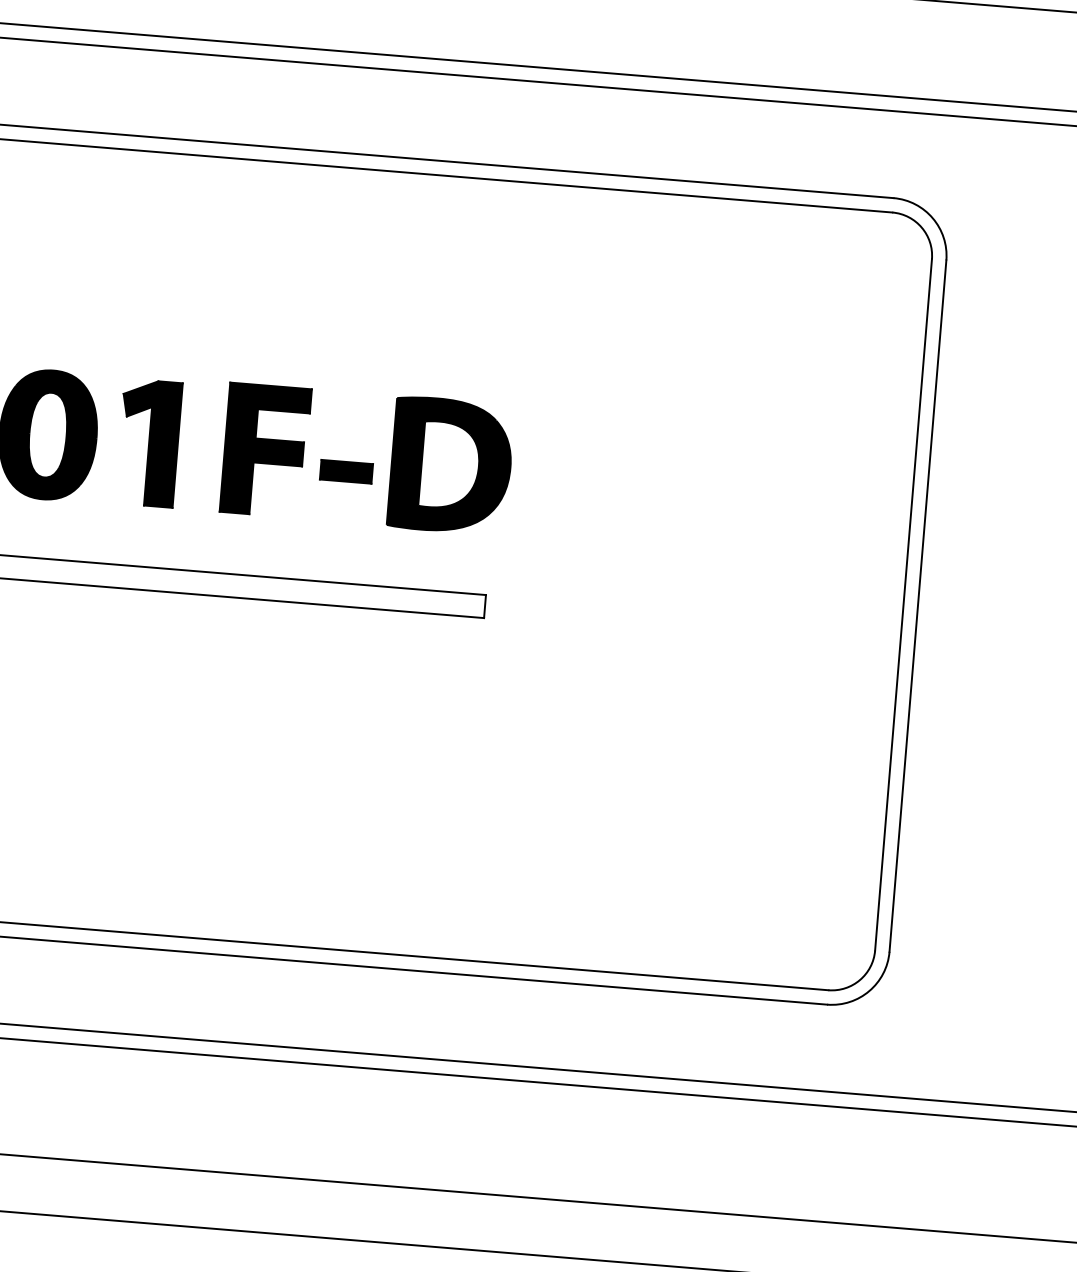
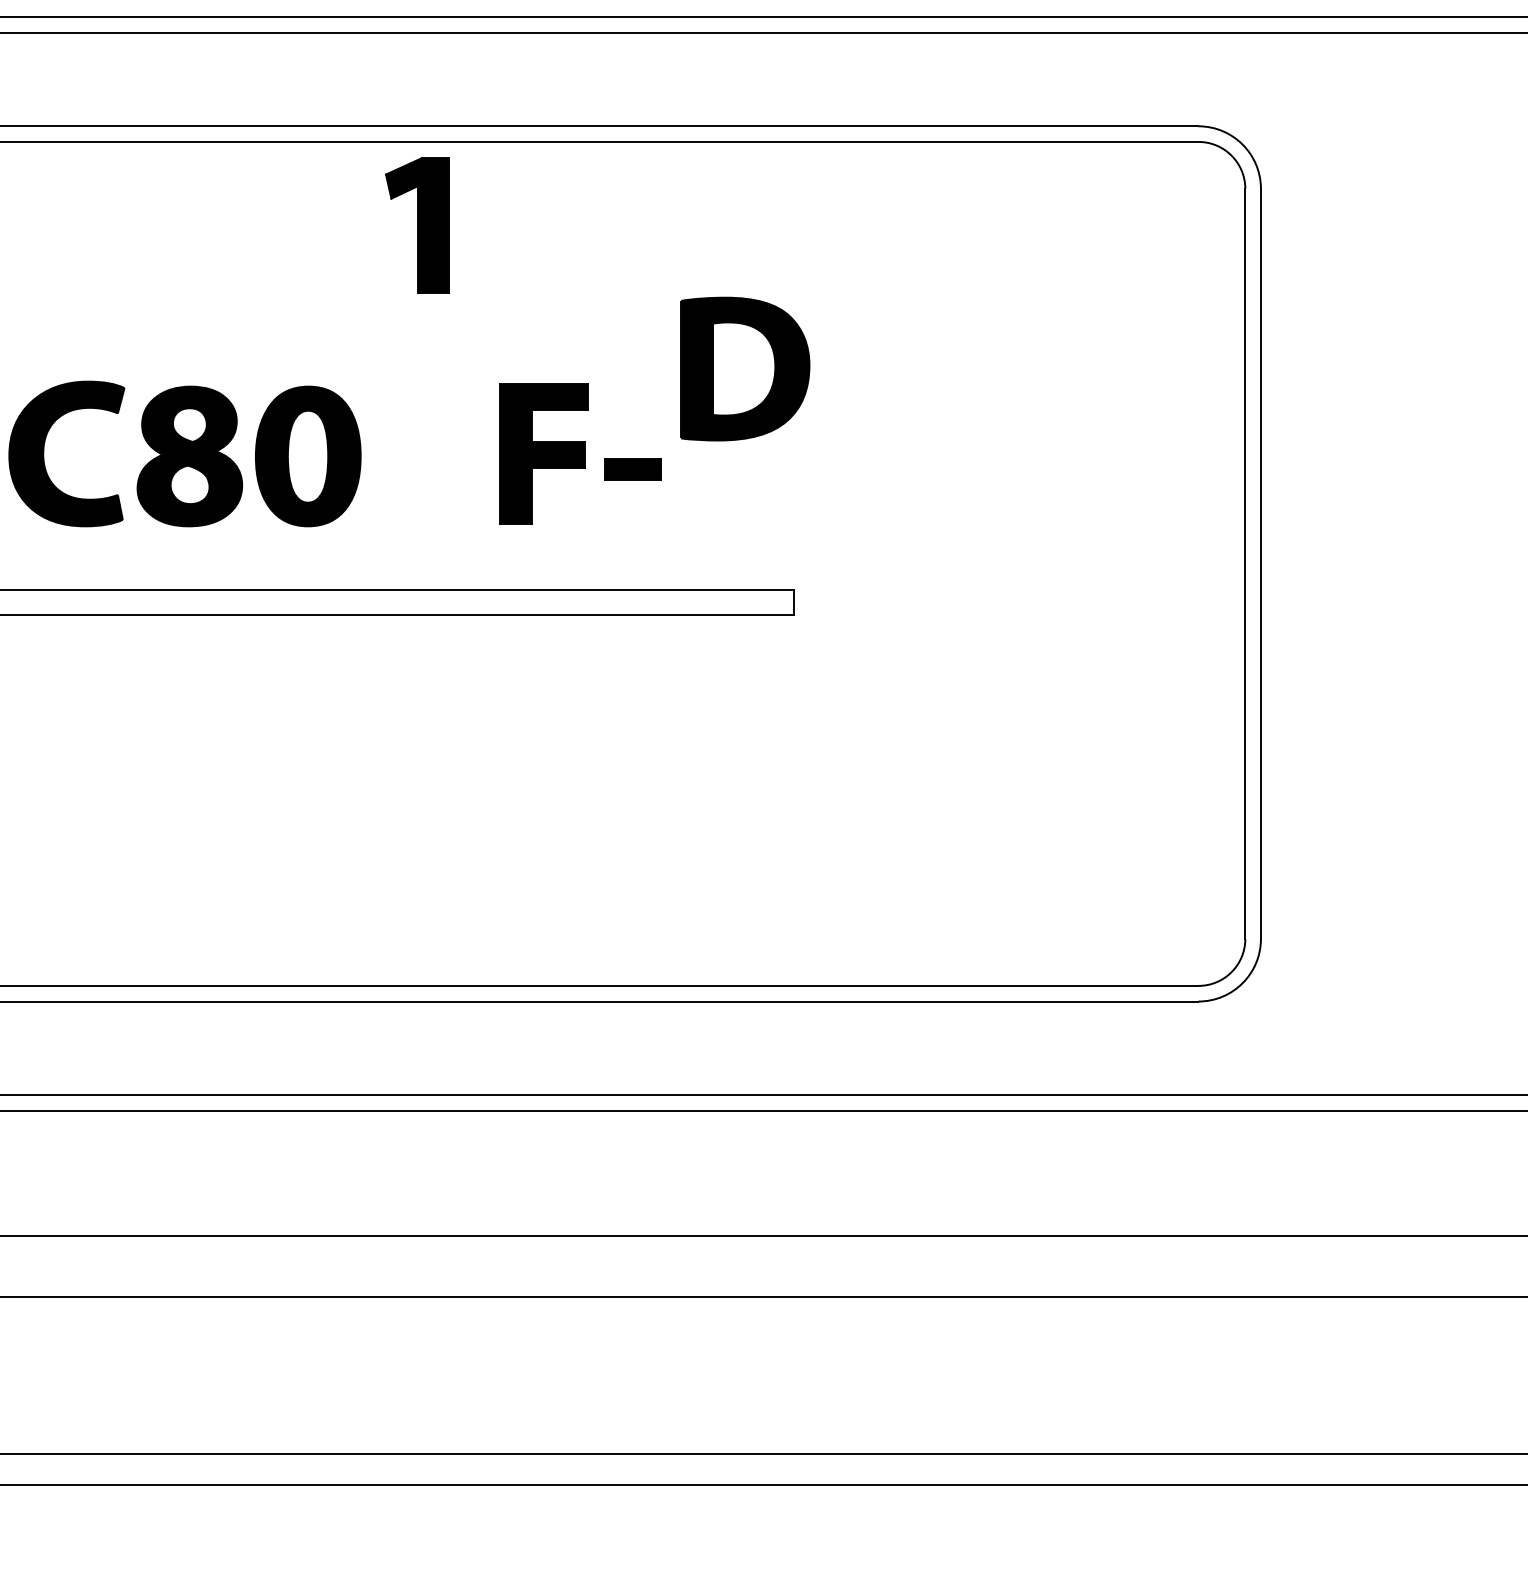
part: (148, 442) -> (417, 224), moved
part: (451, 465) -> (745, 368), moved

